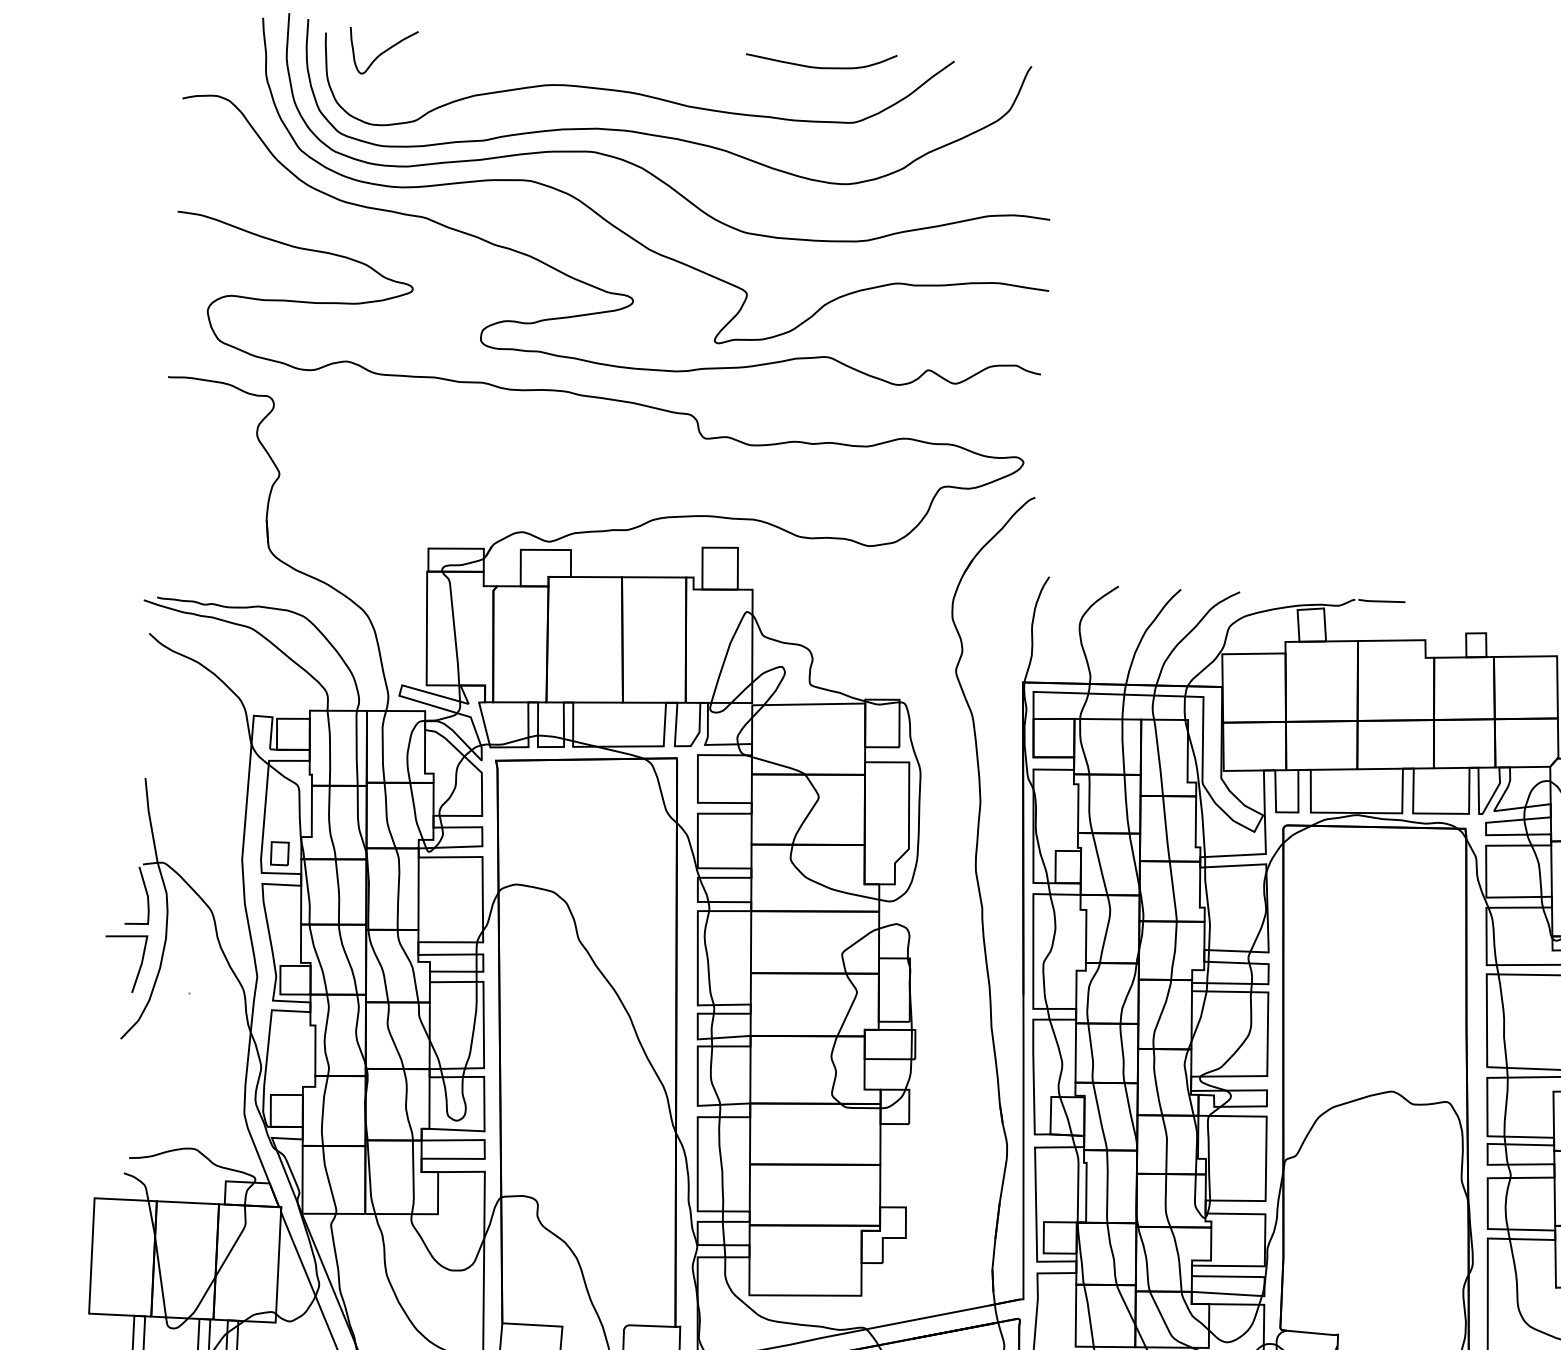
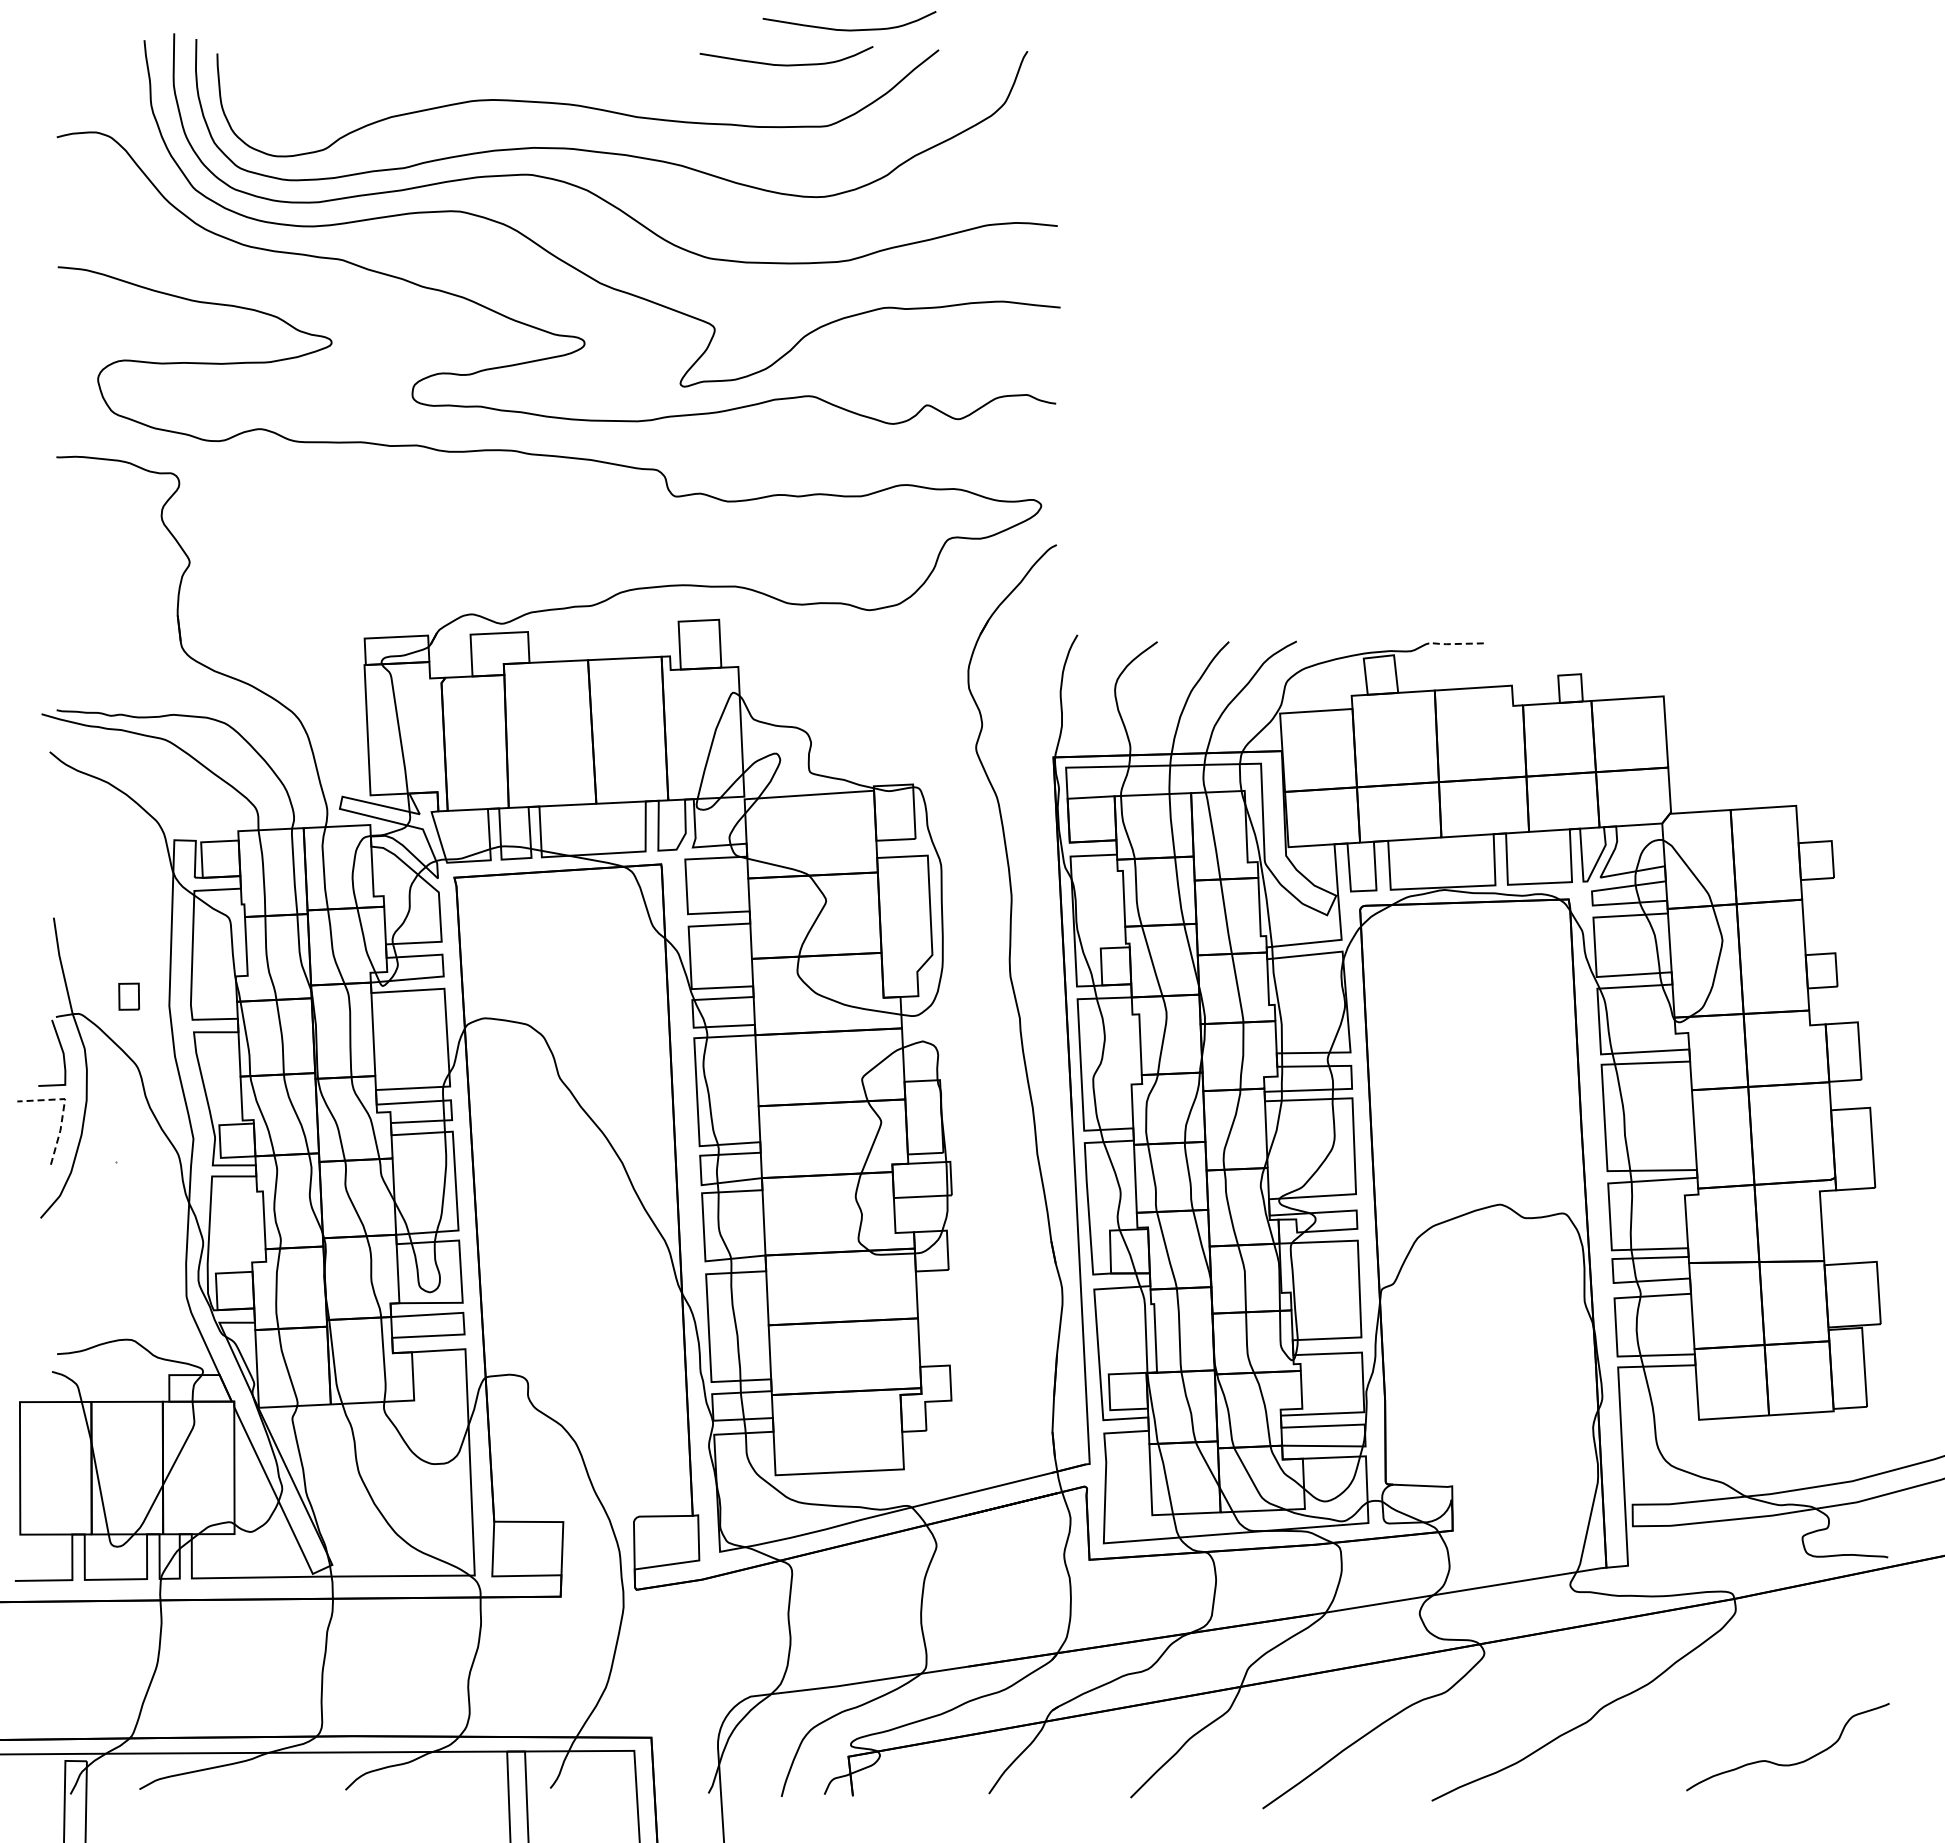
curve: (877, 39) -> (849, 29), added
curve: (382, 52) -> (283, 72), removed
line: (1381, 601) -> (1459, 643), solid -> dashed
part: (279, 853) -> (128, 996), moved
line: (145, 944) -> (63, 1108), solid -> dashed

